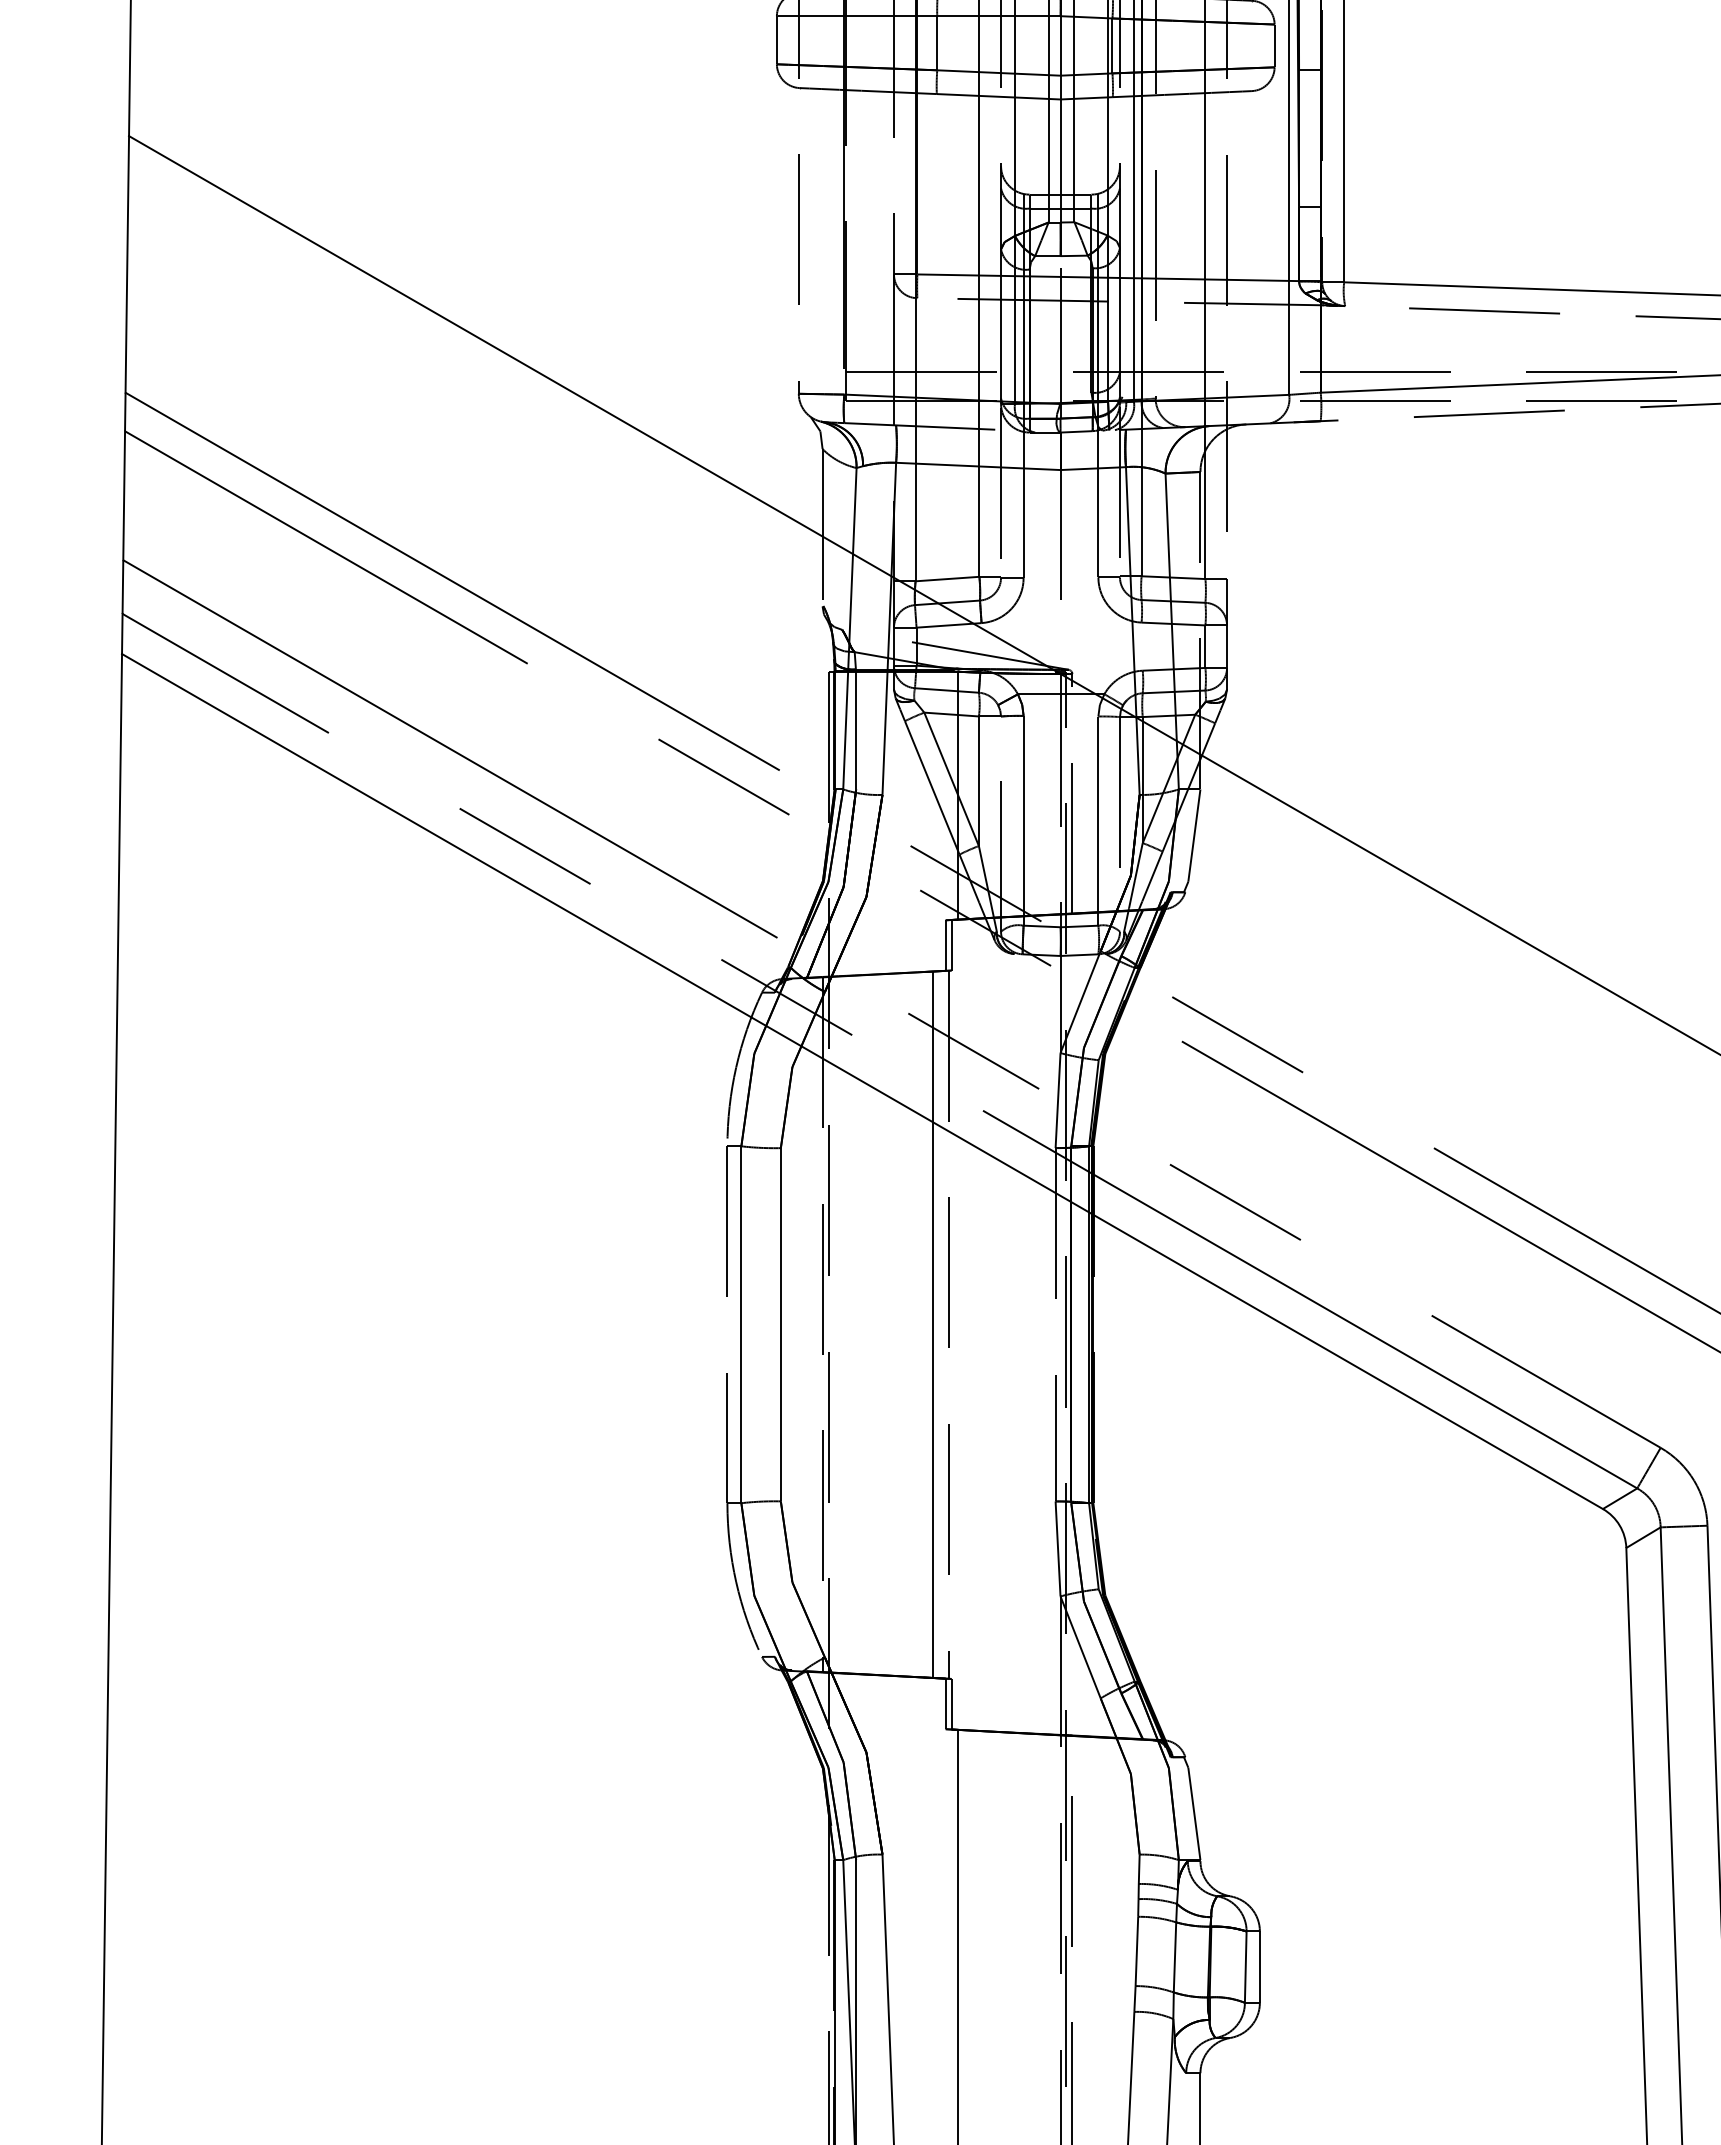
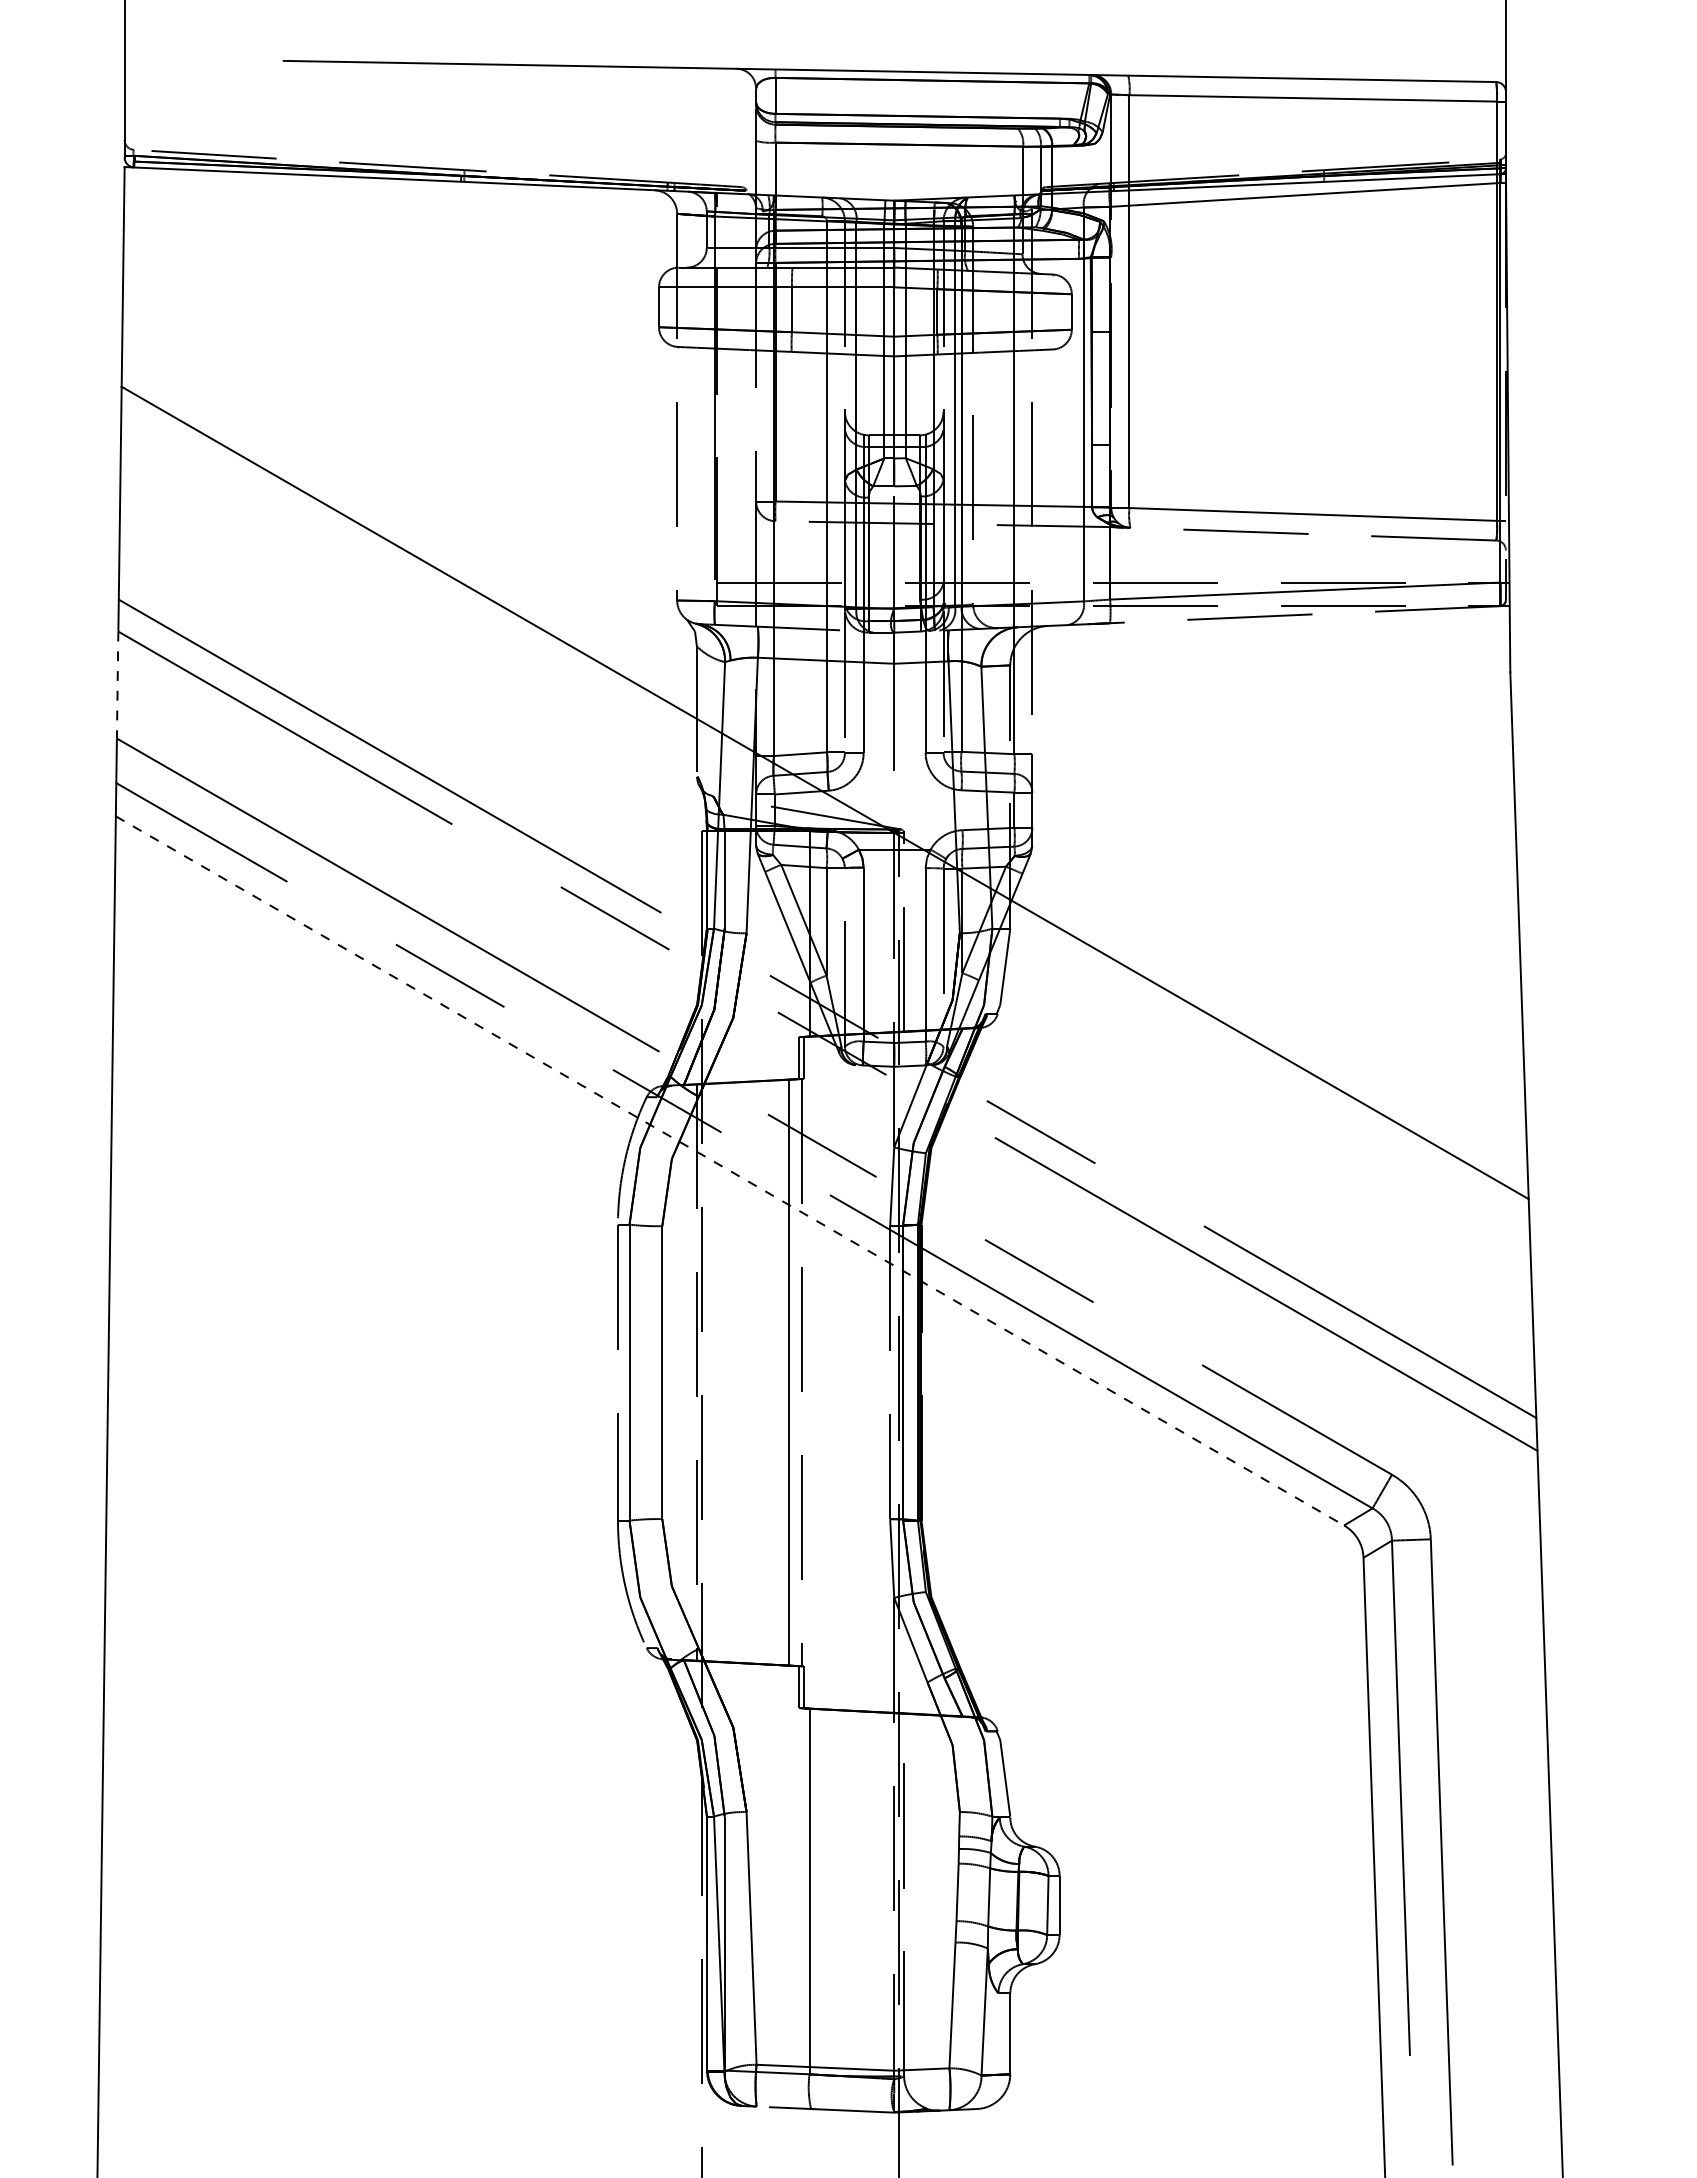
line: (123, 496) -> (117, 685), solid -> dashed
line: (863, 1082) -> (730, 1171), solid -> dashed

